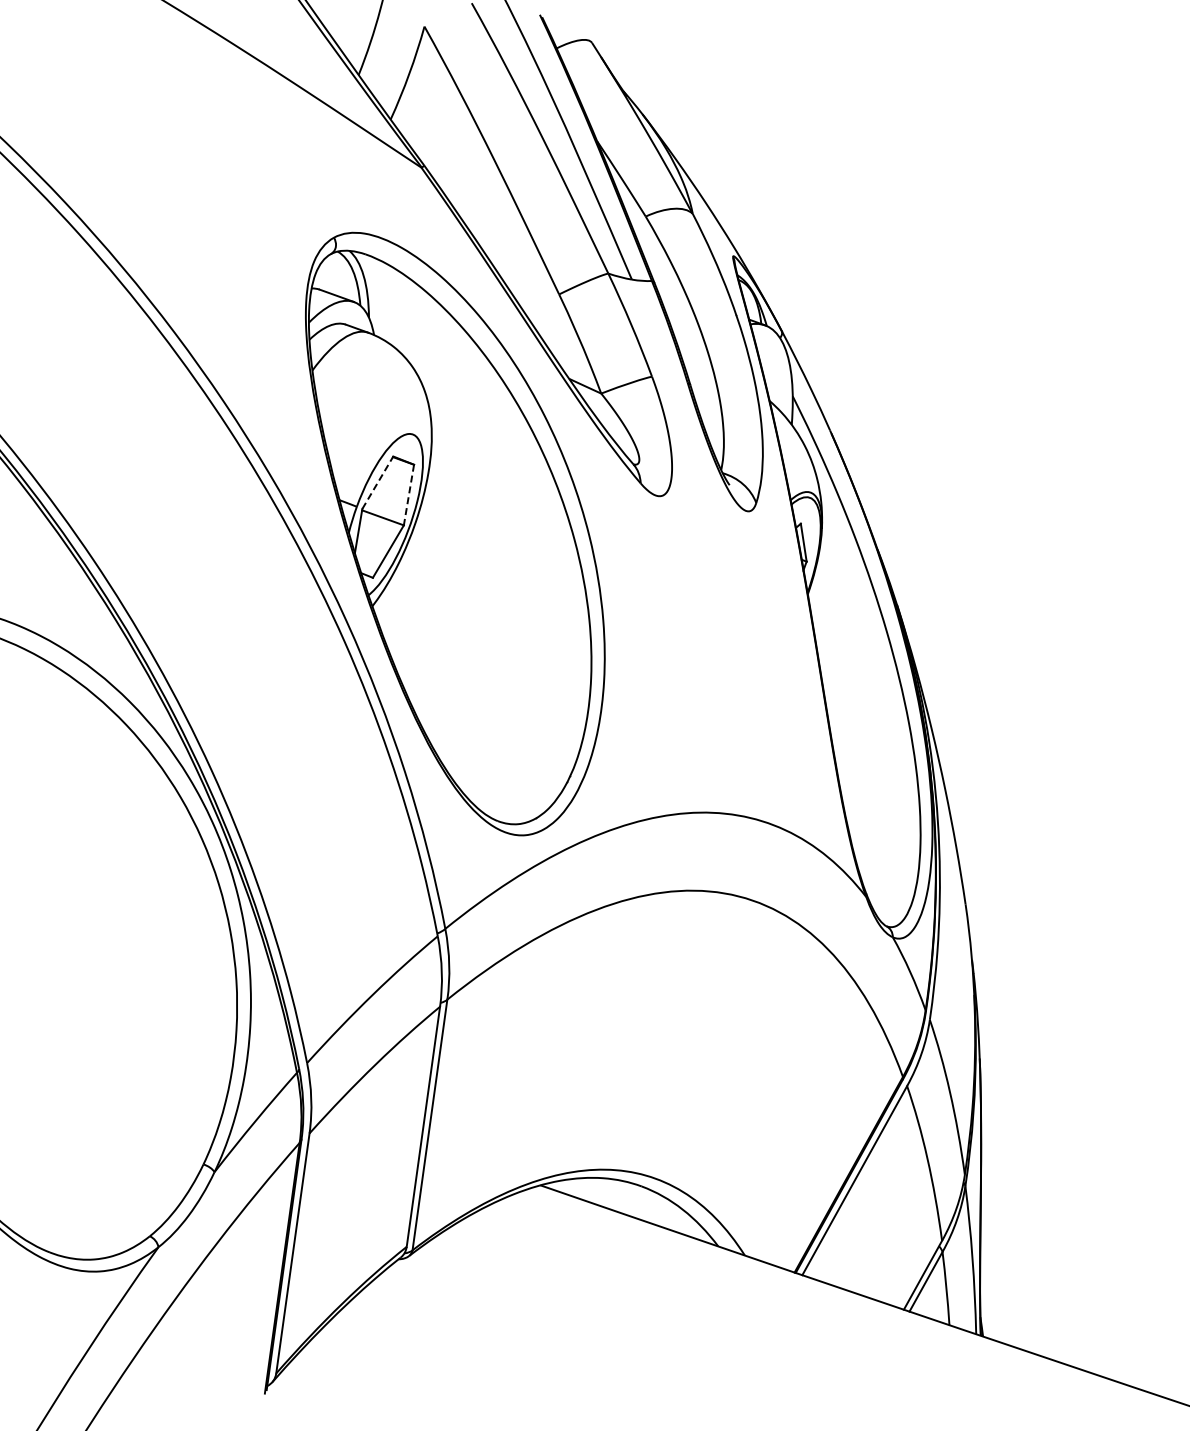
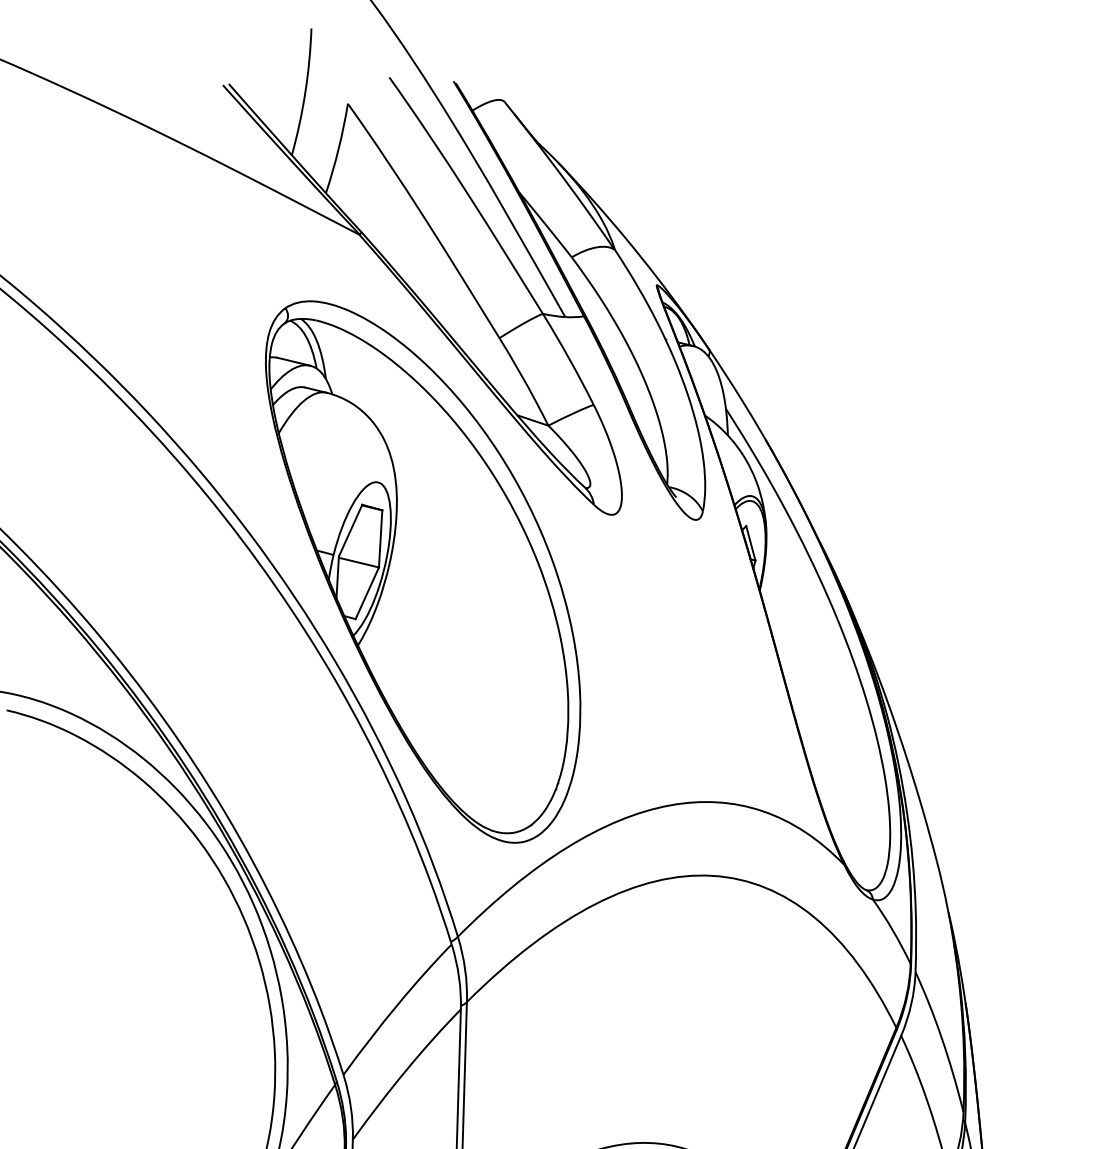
line: (378, 482) -> (351, 530), dashed -> solid
line: (408, 495) -> (380, 539), dashed -> solid

